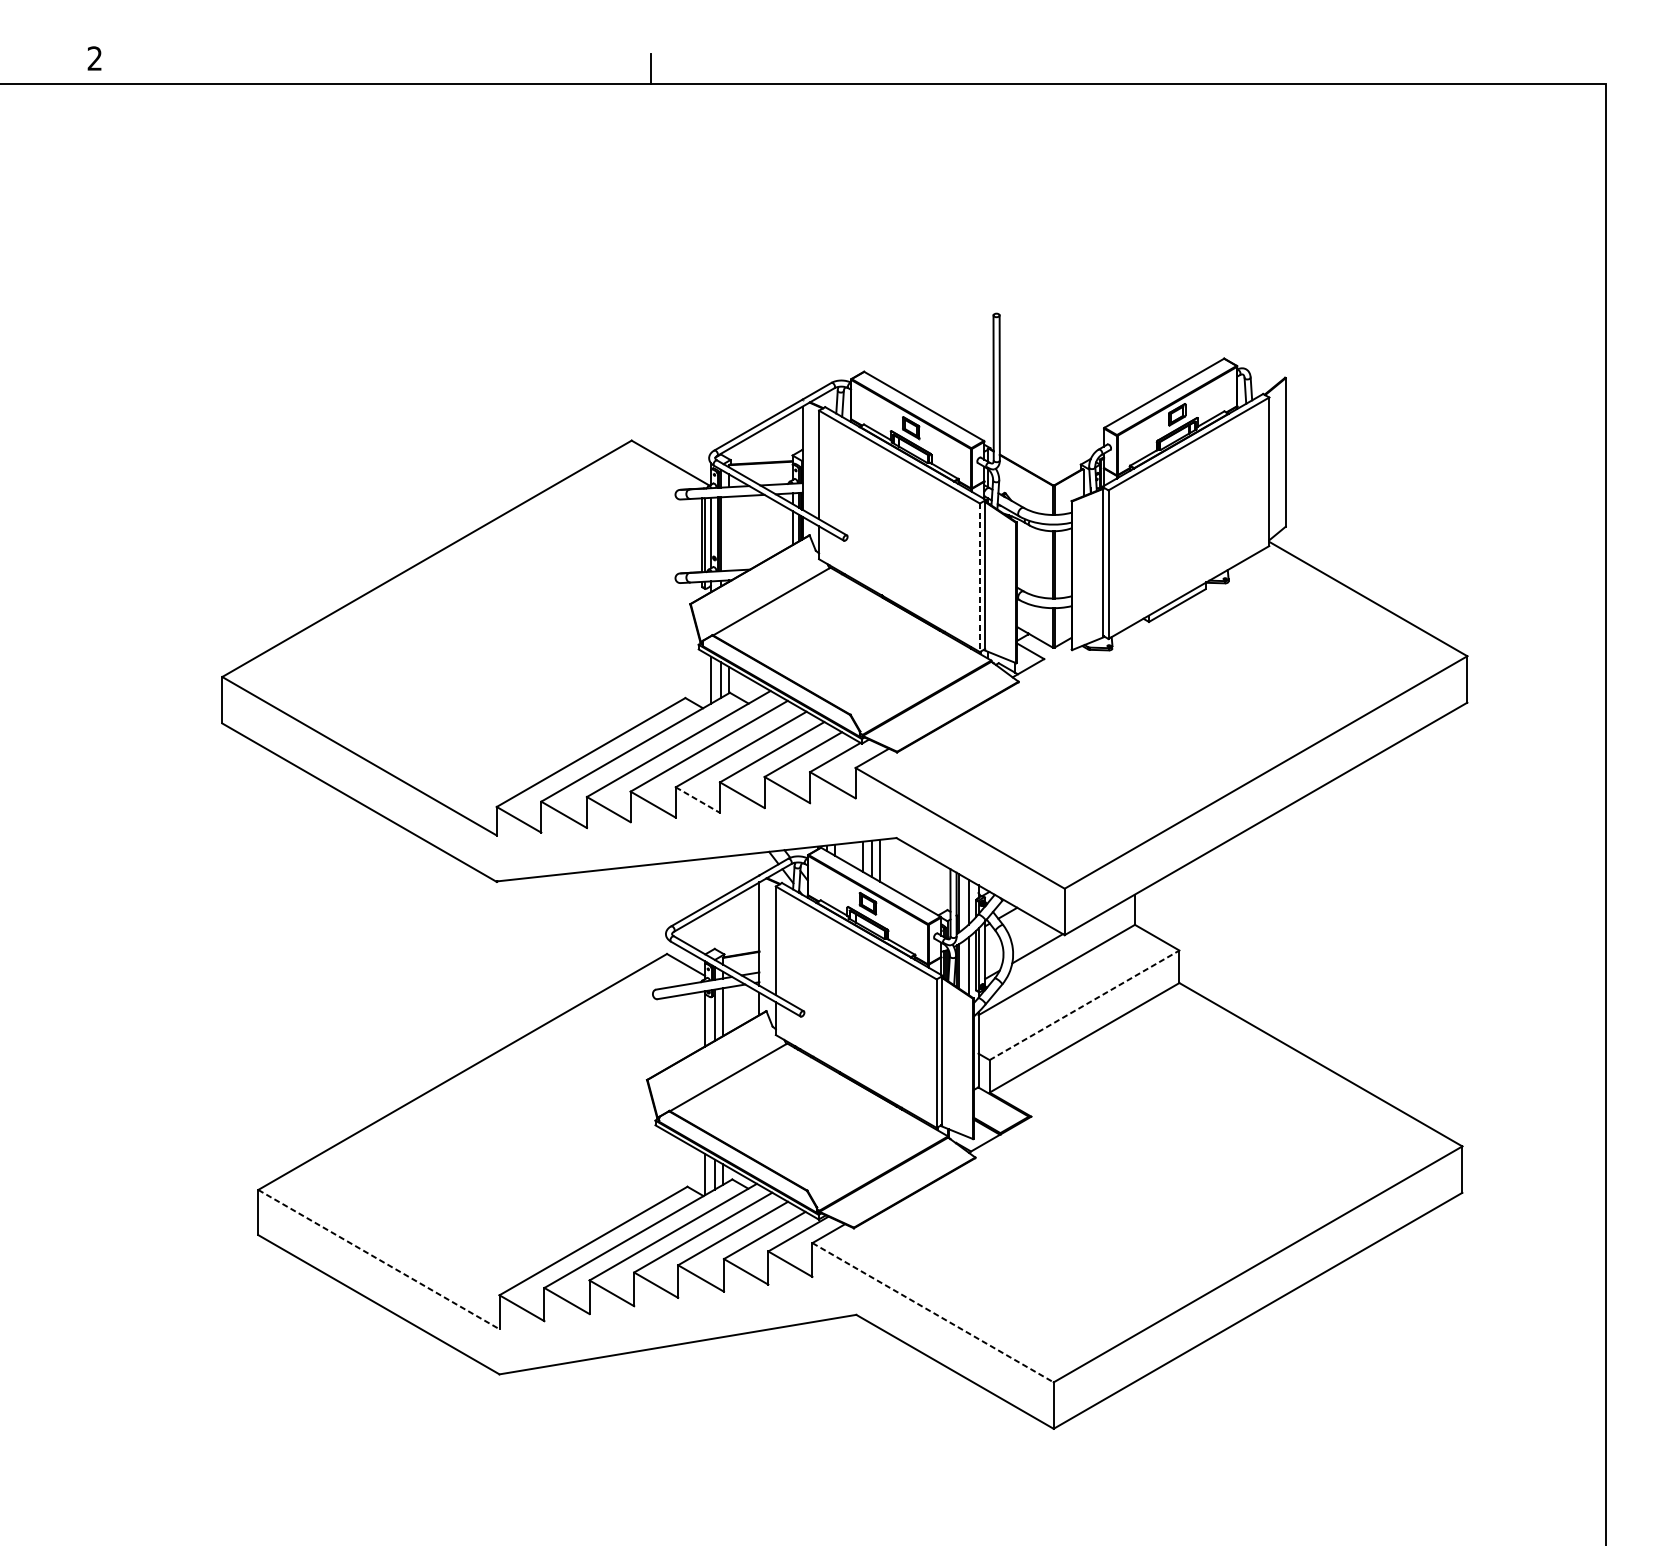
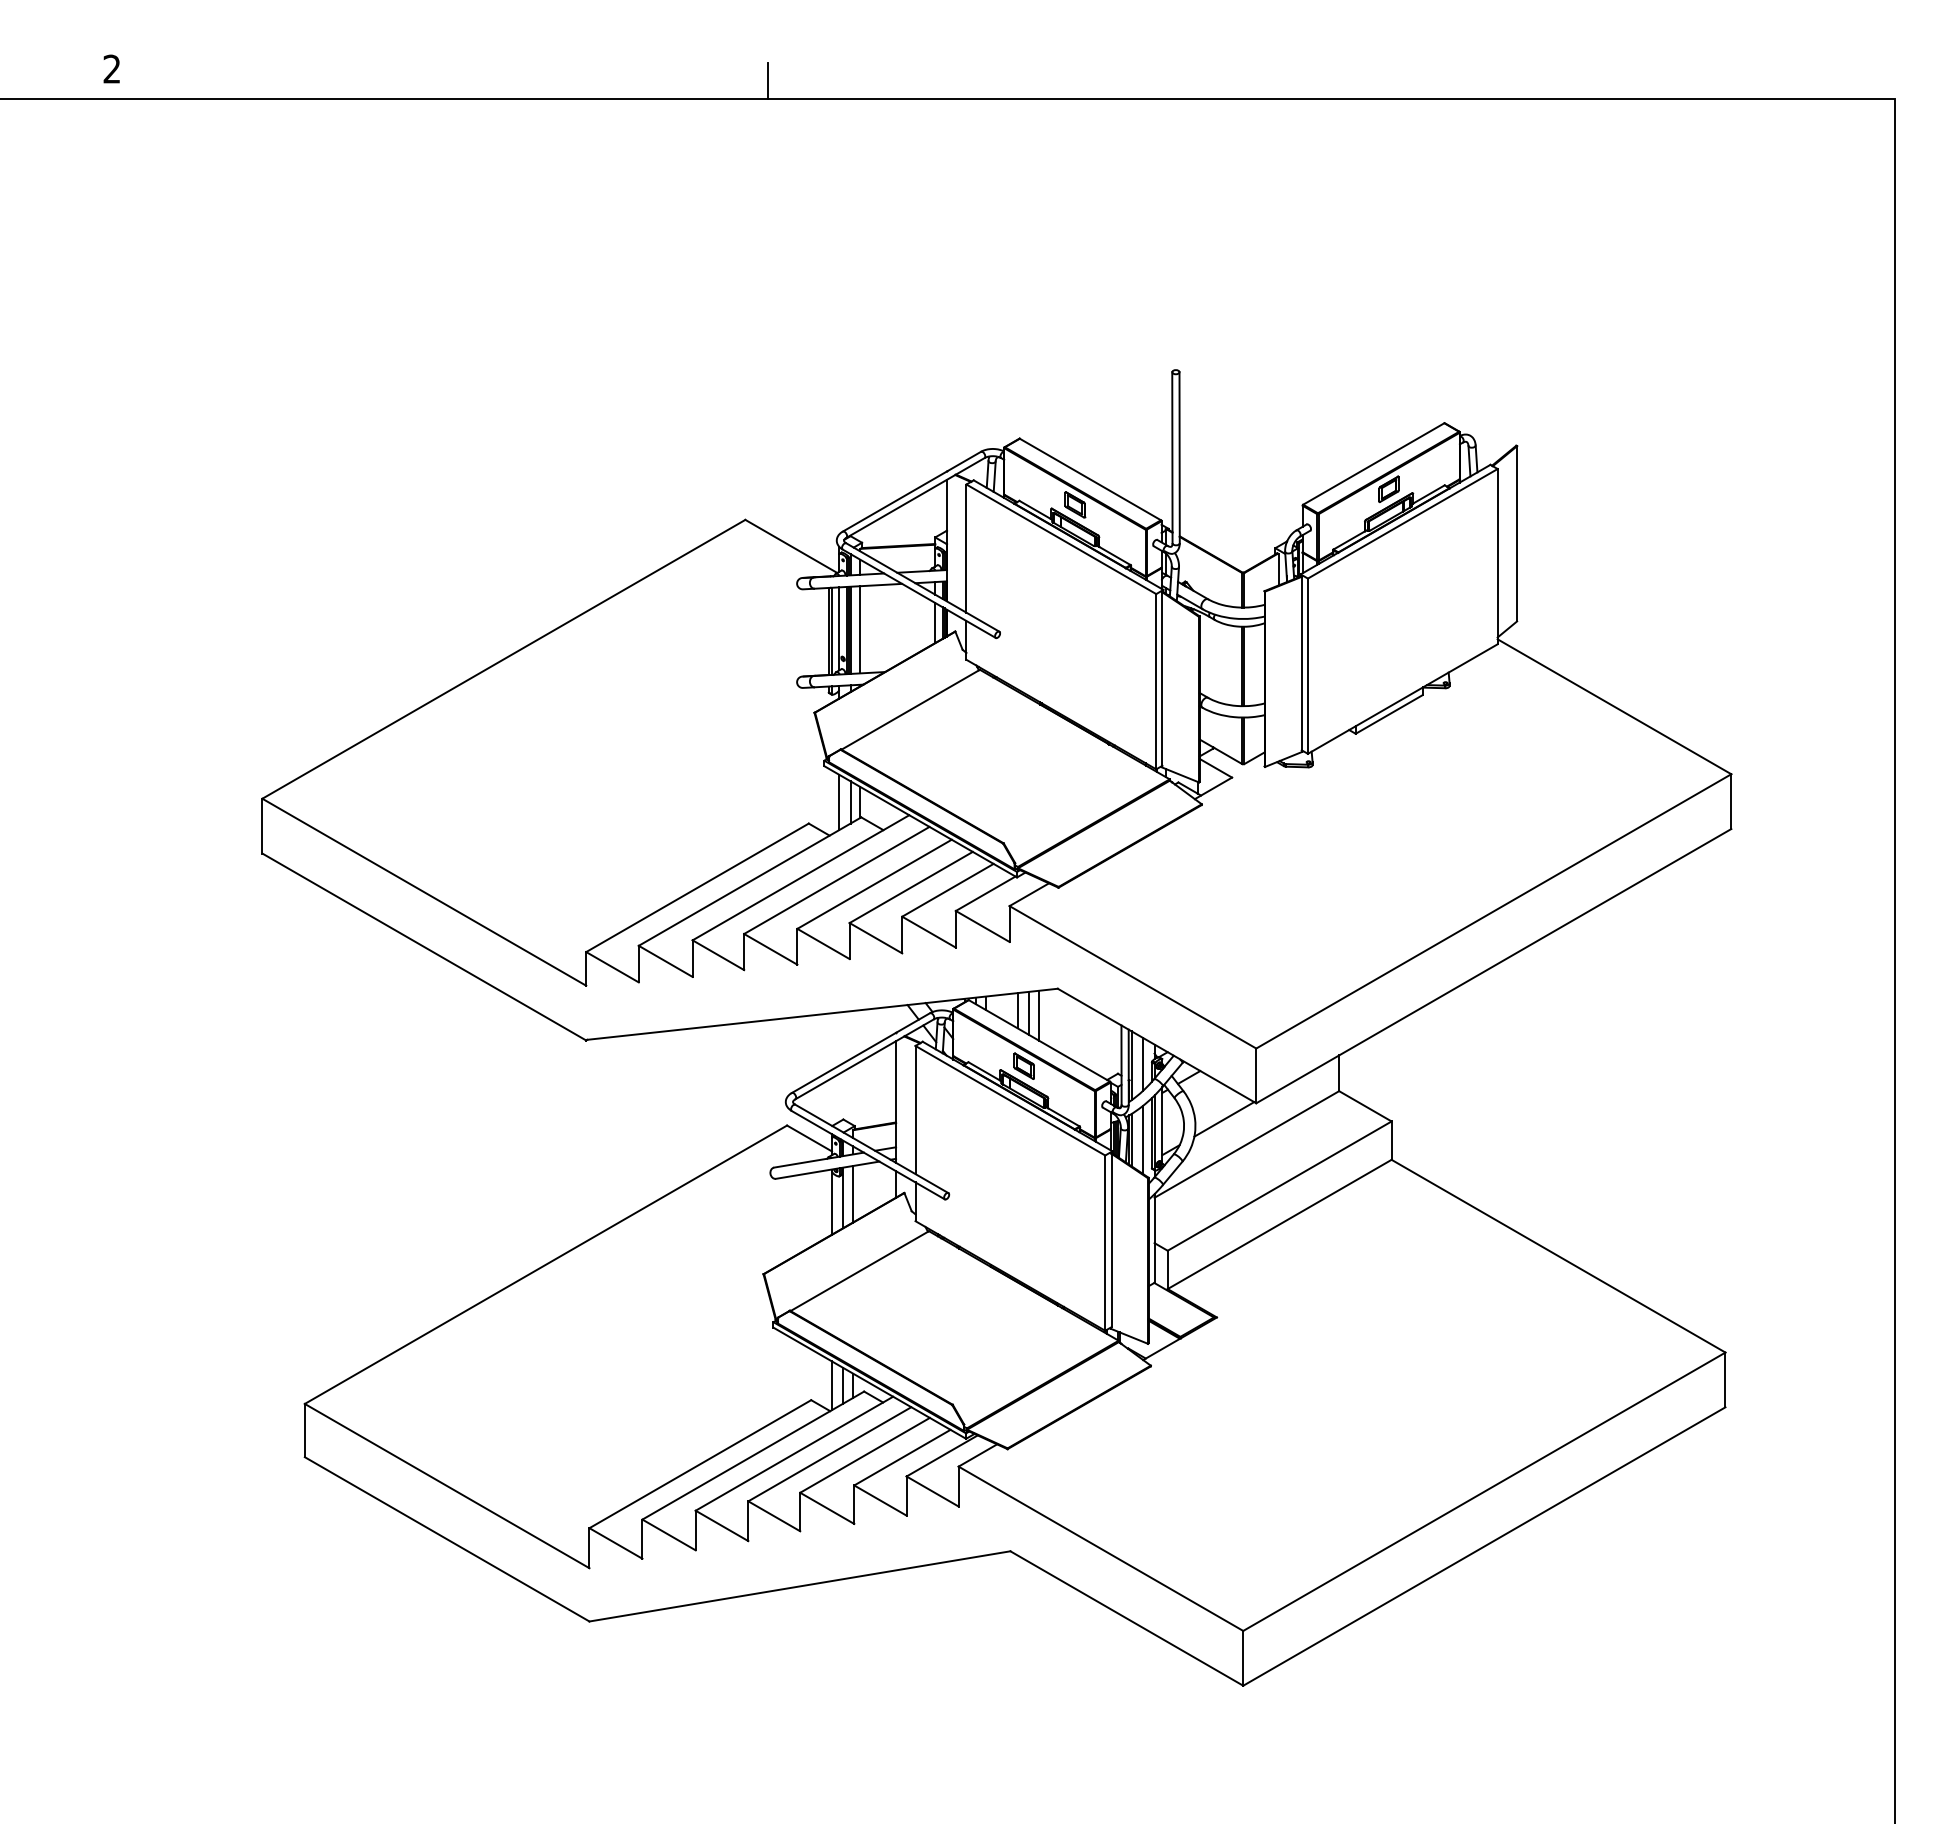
line: (729, 533) -> (860, 629), added
line: (980, 577) -> (1156, 681), dashed -> solid
line: (697, 800) -> (823, 944), dashed -> solid
line: (1085, 1004) -> (1280, 1185), dashed -> solid
line: (379, 1259) -> (447, 1486), dashed -> solid
line: (933, 1313) -> (1101, 1549), dashed -> solid

